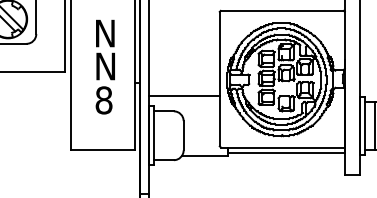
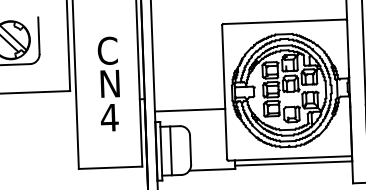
text: (104, 33) -> (107, 50), N -> C
text: (103, 100) -> (109, 117), 8 -> 4
line: (164, 135) -> (171, 150), added

